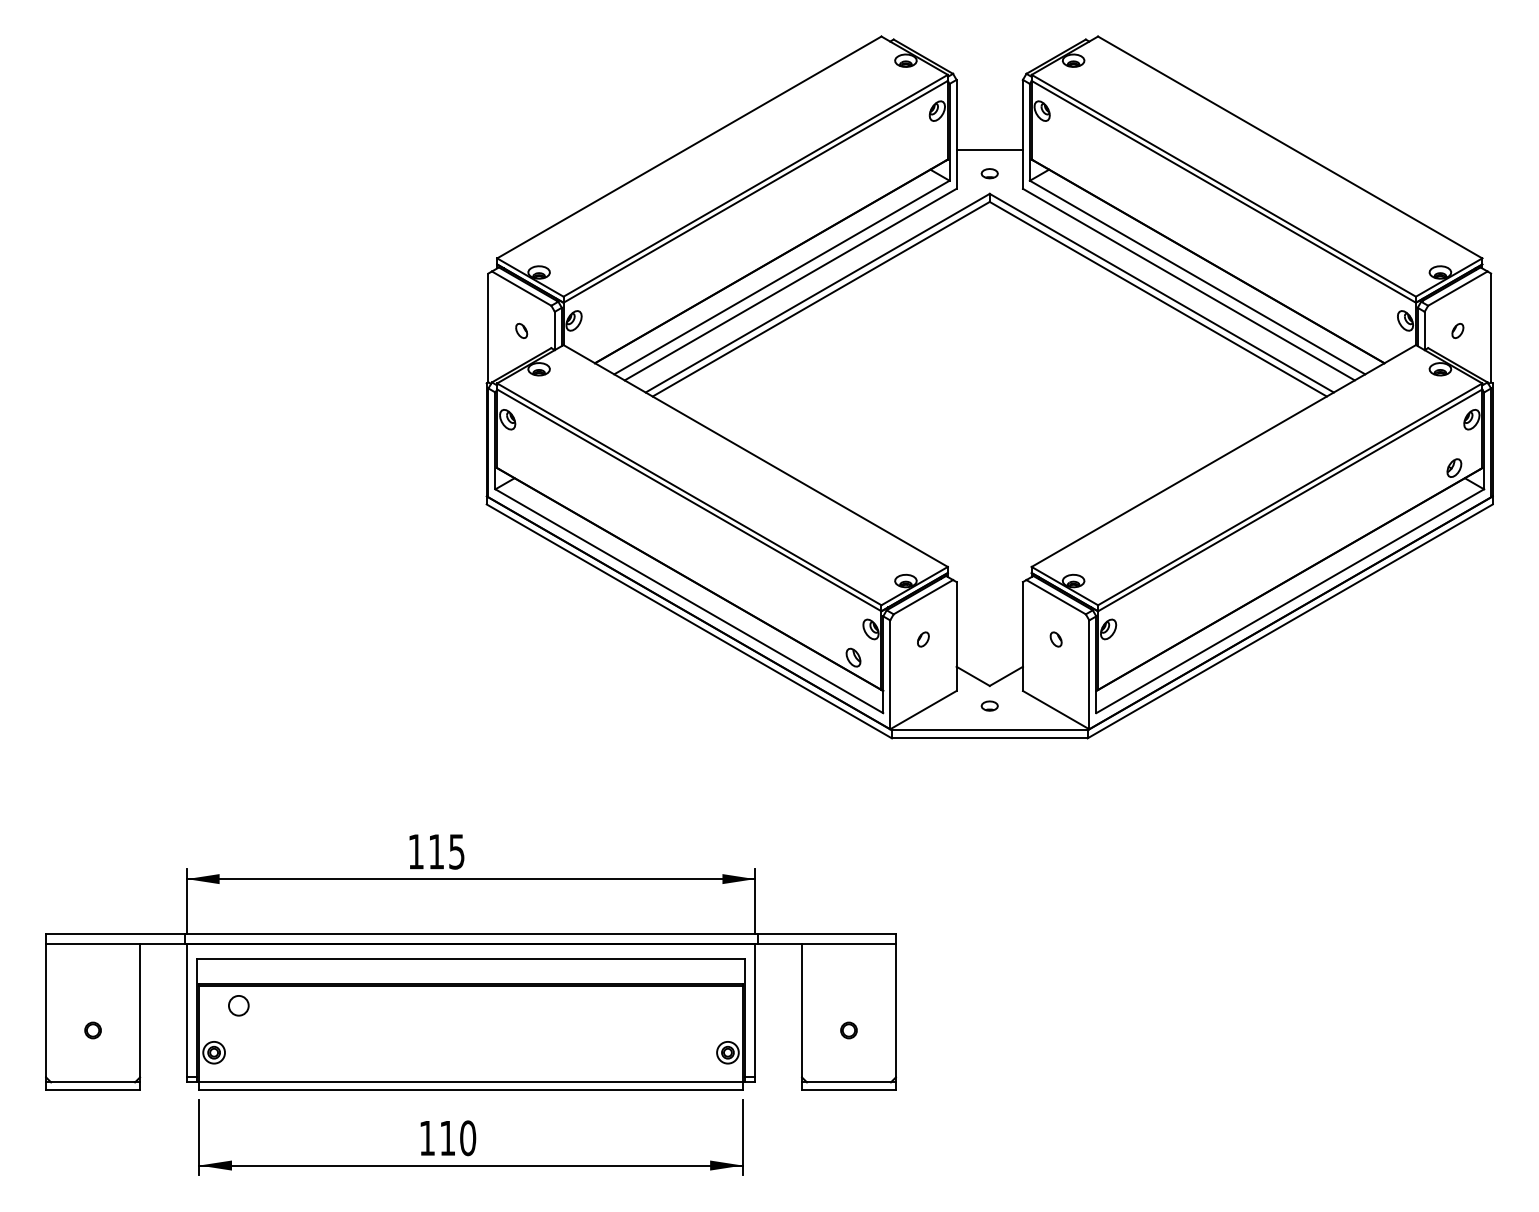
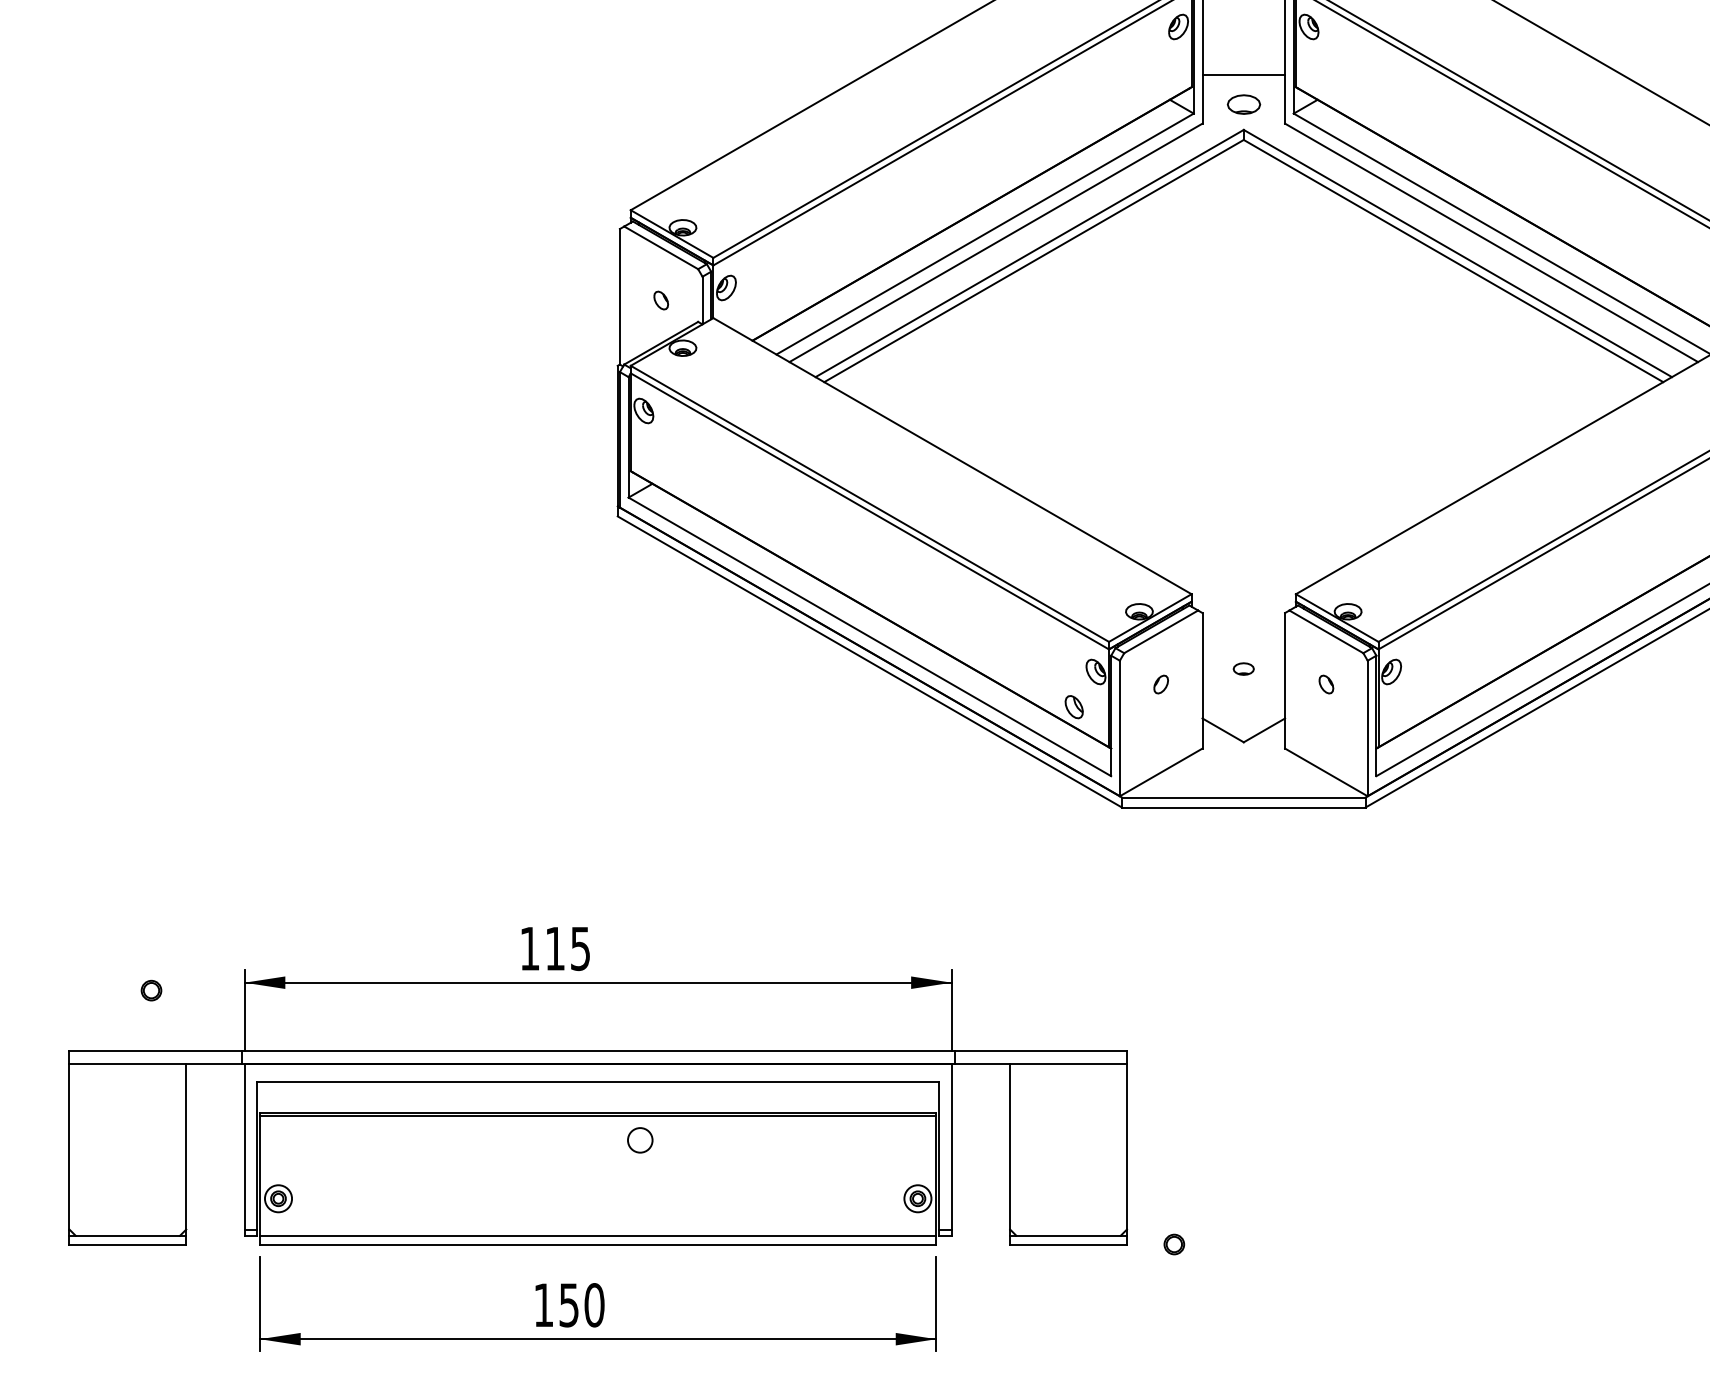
part: (989, 173) -> (1243, 104), size x1.6
part: (989, 705) -> (1243, 668), moved
circle: (238, 1005) -> (639, 1139), moved
part: (92, 1030) -> (150, 990), moved
part: (848, 1030) -> (1173, 1244), moved
text: (447, 1138) -> (568, 1305), 110 -> 150

